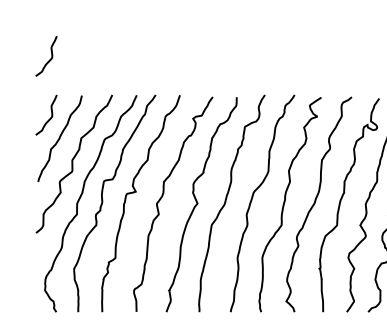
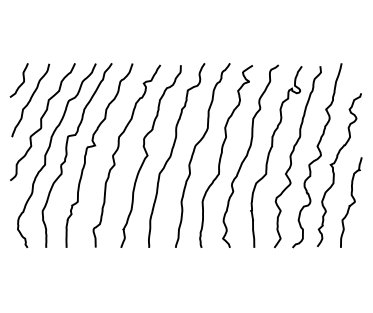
curve: (49, 59) -> (21, 33), removed

